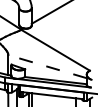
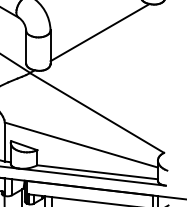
line: (47, 66) -> (81, 144), dashed -> solid

